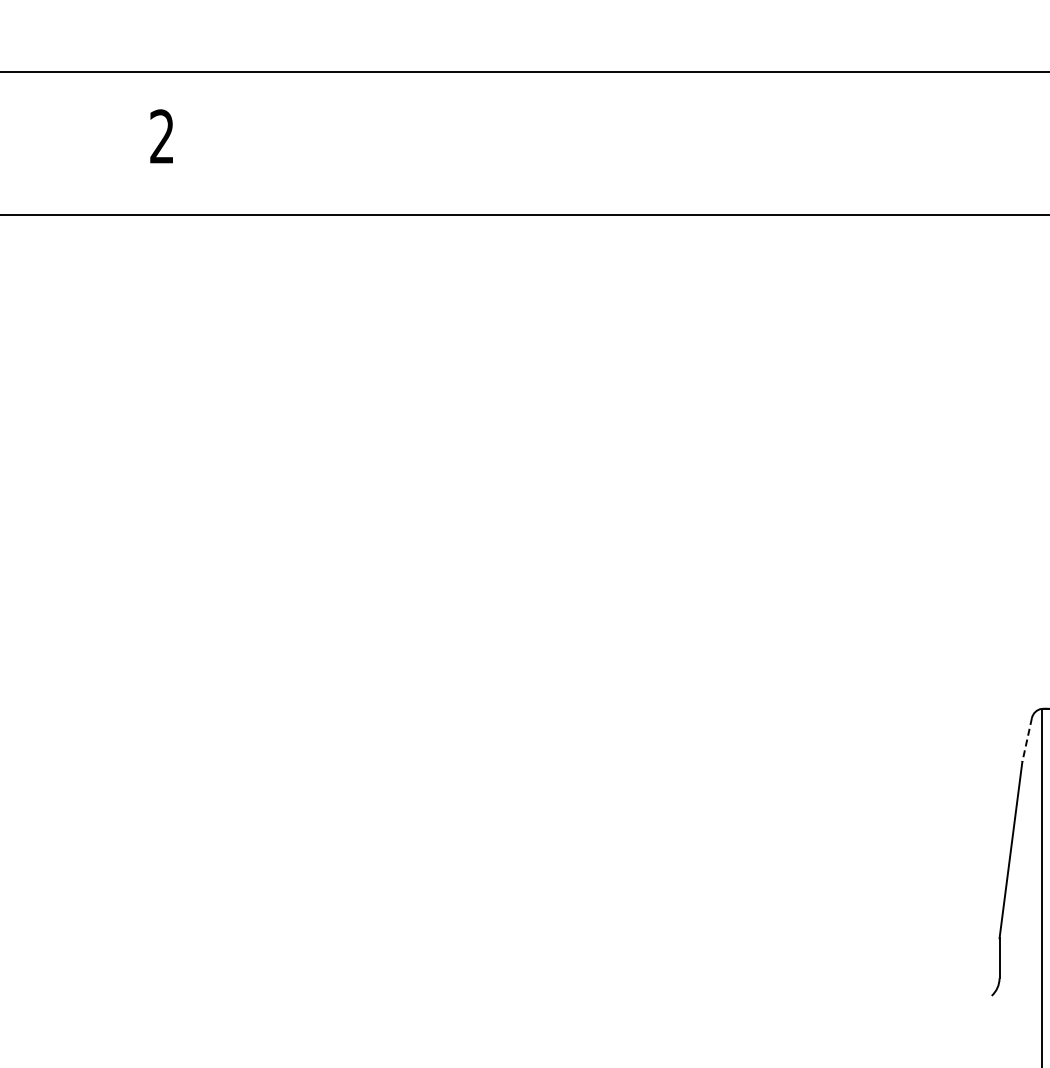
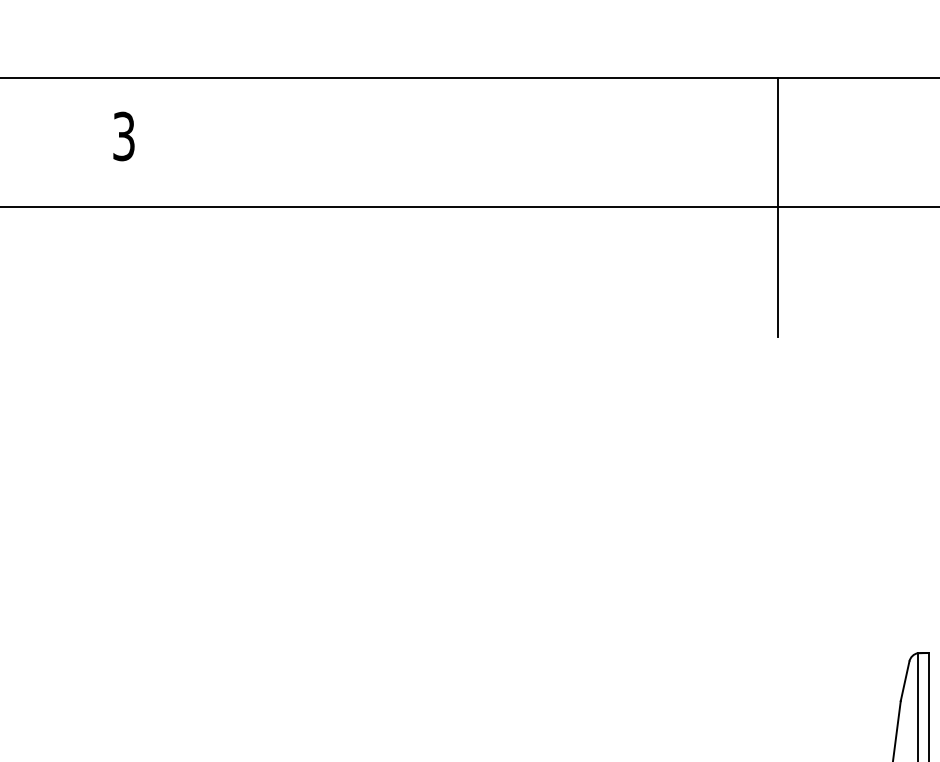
text: (161, 136) -> (123, 136), 2 -> 3
line: (886, 215) -> (778, 207), added
line: (1027, 740) -> (905, 681), dashed -> solid

